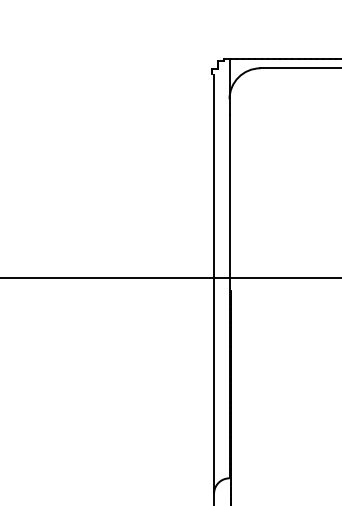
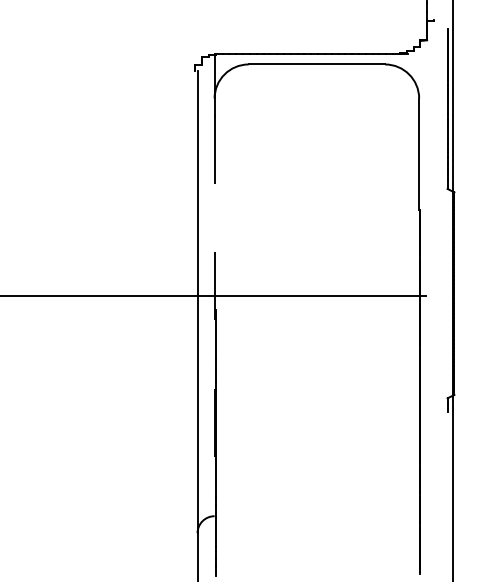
line: (229, 297) -> (214, 316), solid -> dashed

